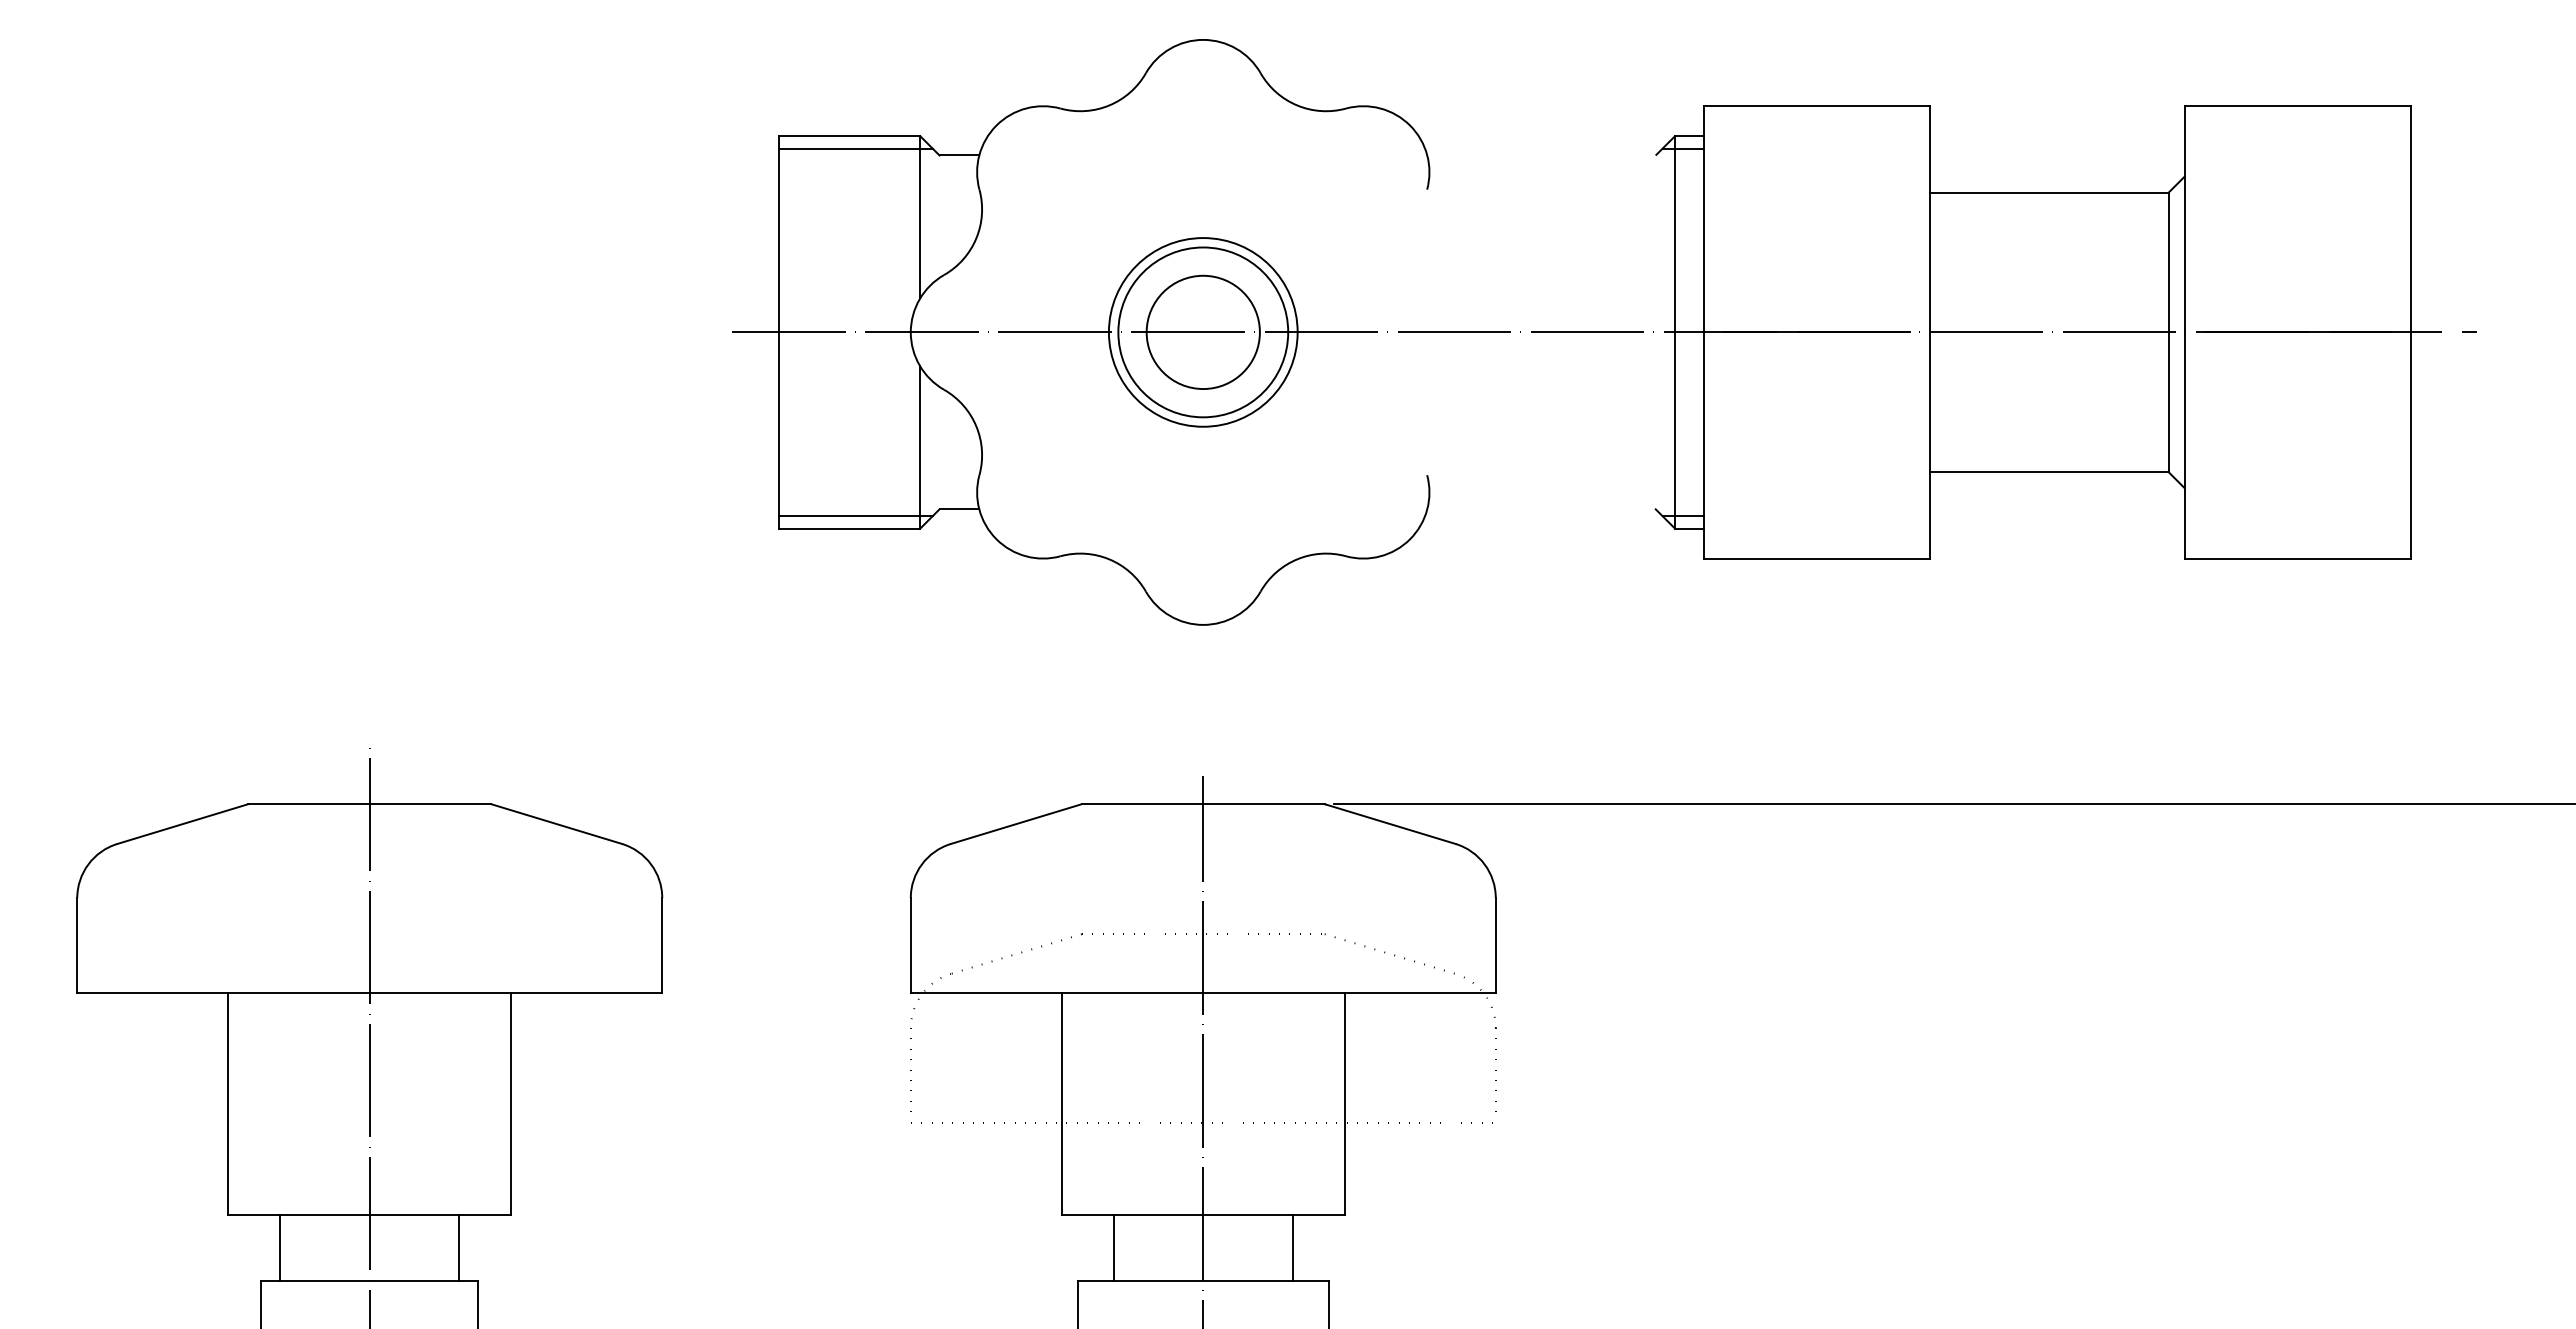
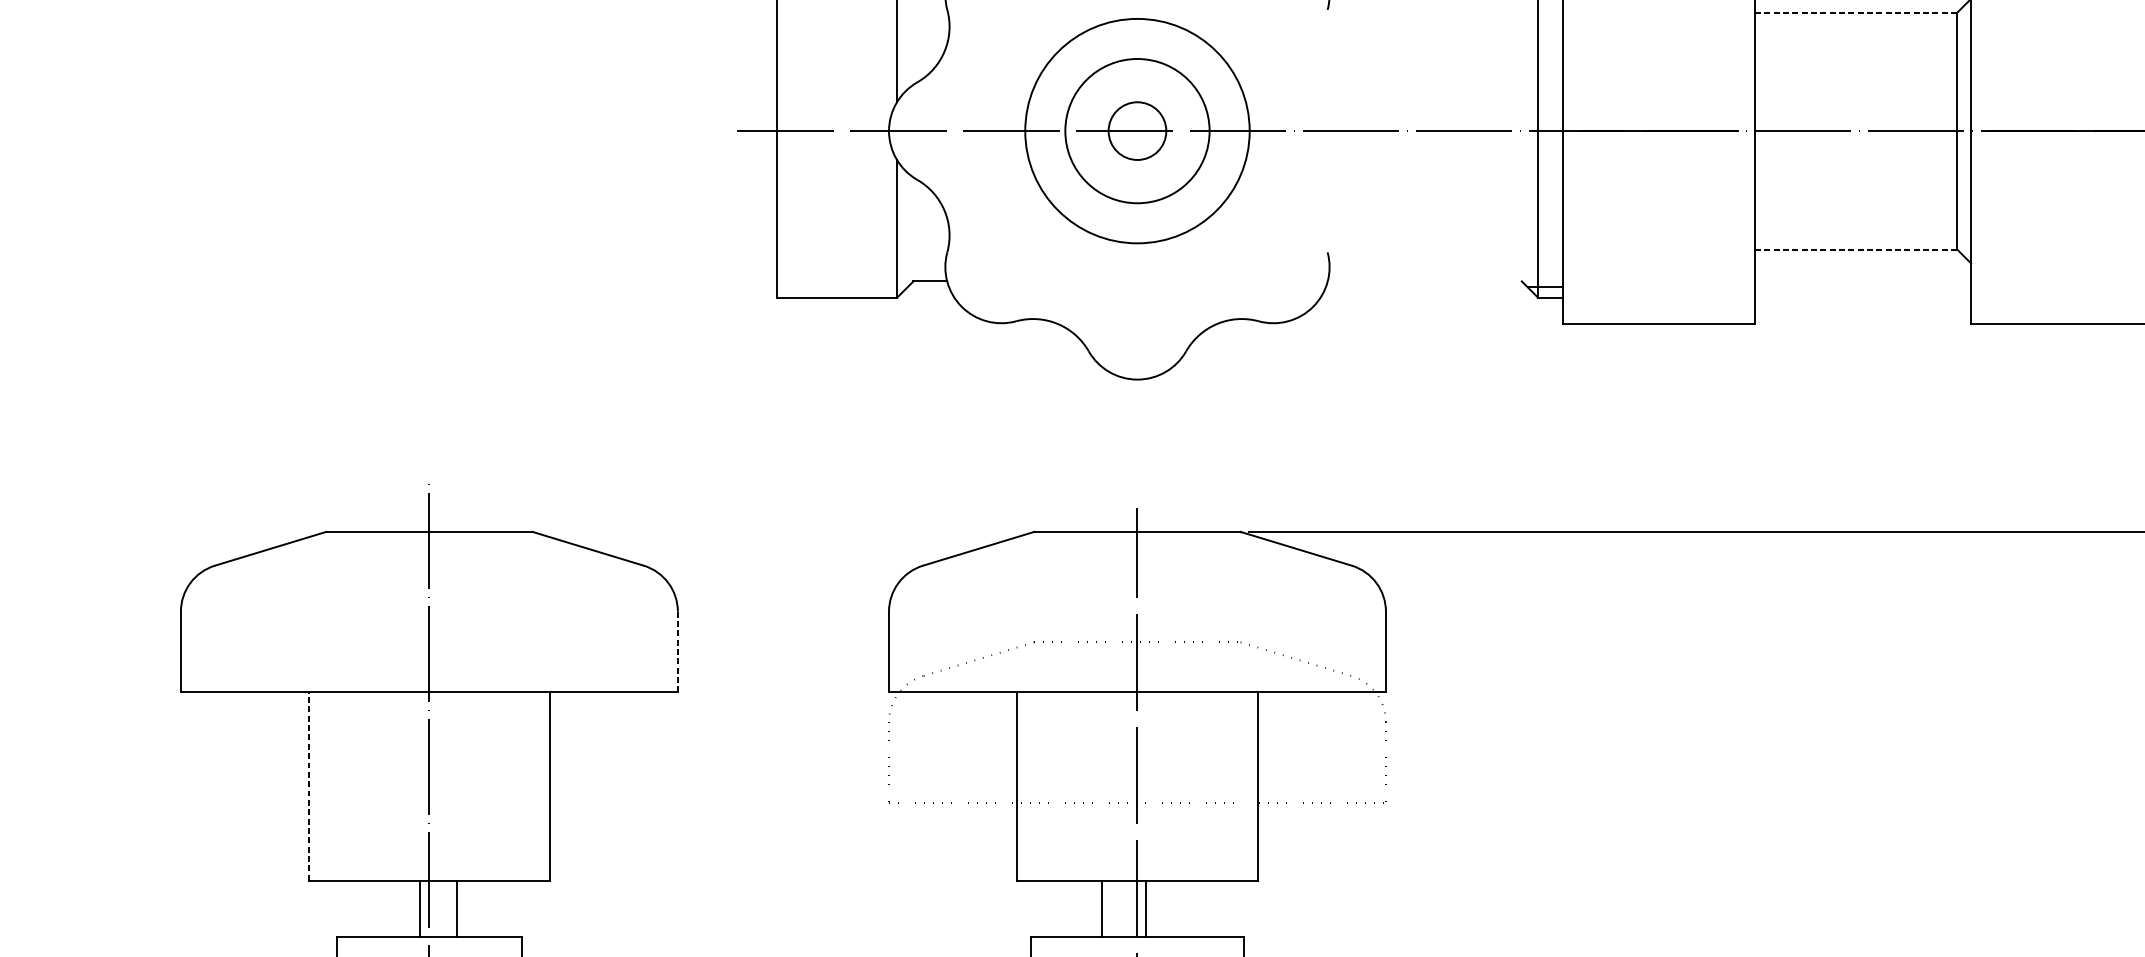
line: (2049, 192) -> (1856, 12), solid -> dashed
circle: (1202, 332) -> (1136, 131), size x0.6
circle: (1202, 332) -> (1136, 131), size x1.4
line: (2049, 472) -> (1856, 250), solid -> dashed
line: (855, 516) -> (842, 287), removed
line: (662, 946) -> (678, 652), solid -> dashed
line: (228, 1103) -> (309, 786), solid -> dashed
line: (280, 1247) -> (420, 908), moved
line: (459, 1247) -> (457, 908), moved
line: (1113, 1247) -> (1101, 908), moved
line: (1292, 1247) -> (1145, 908), moved

